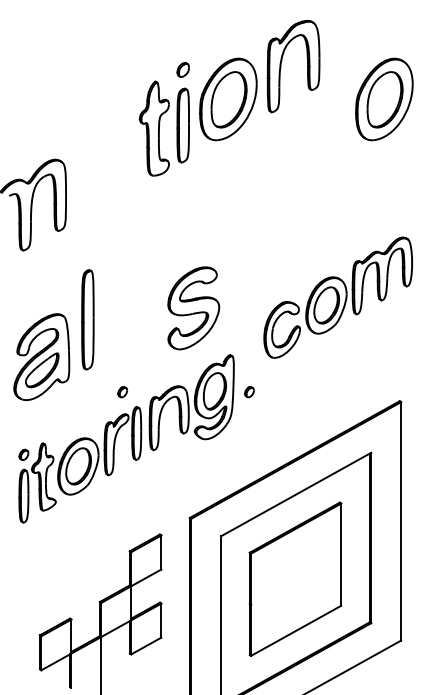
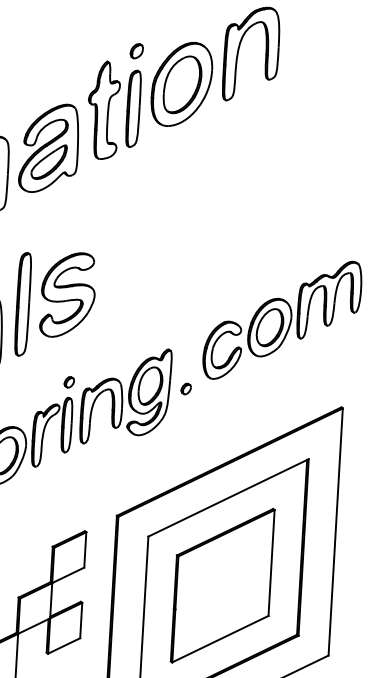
part: (384, 99) -> (343, 93), removed
part: (104, 168) -> (49, 148), added
part: (337, 297) -> (281, 320), moved
part: (193, 308) -> (67, 295), moved
part: (122, 392) -> (69, 382), moved

